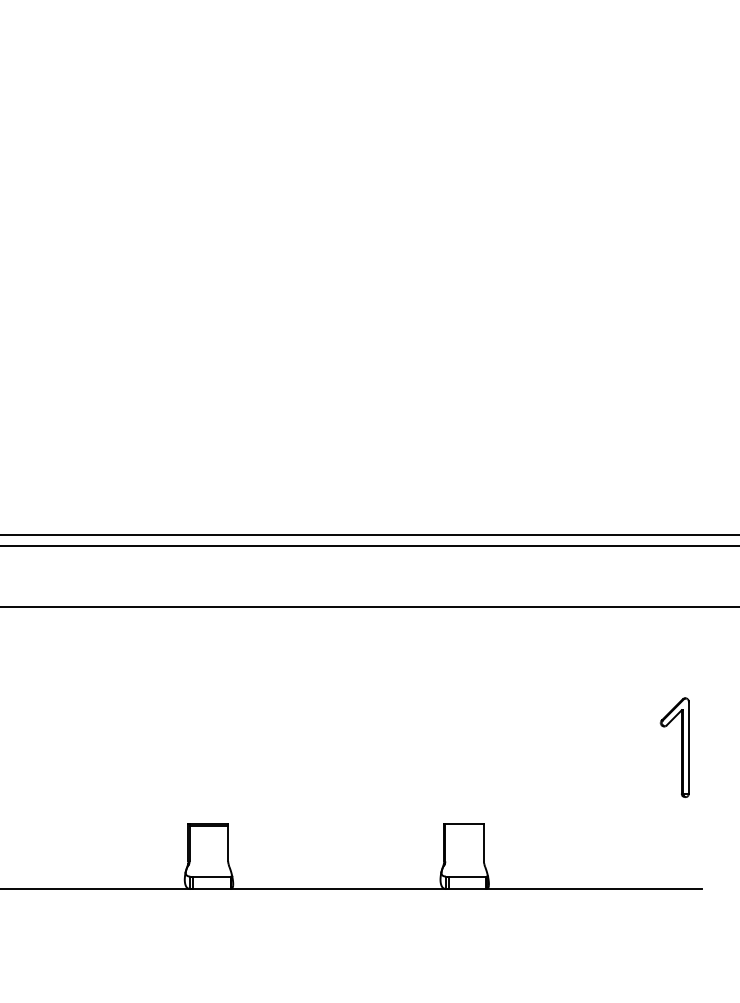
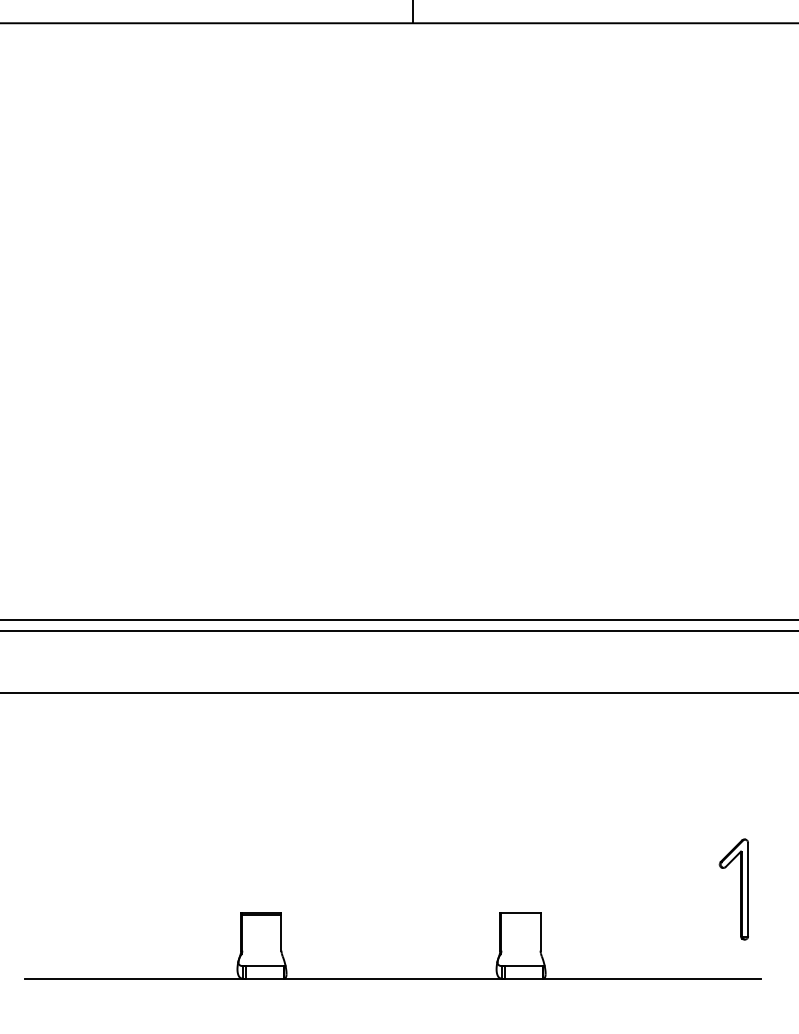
part: (681, 747) -> (740, 889), moved

